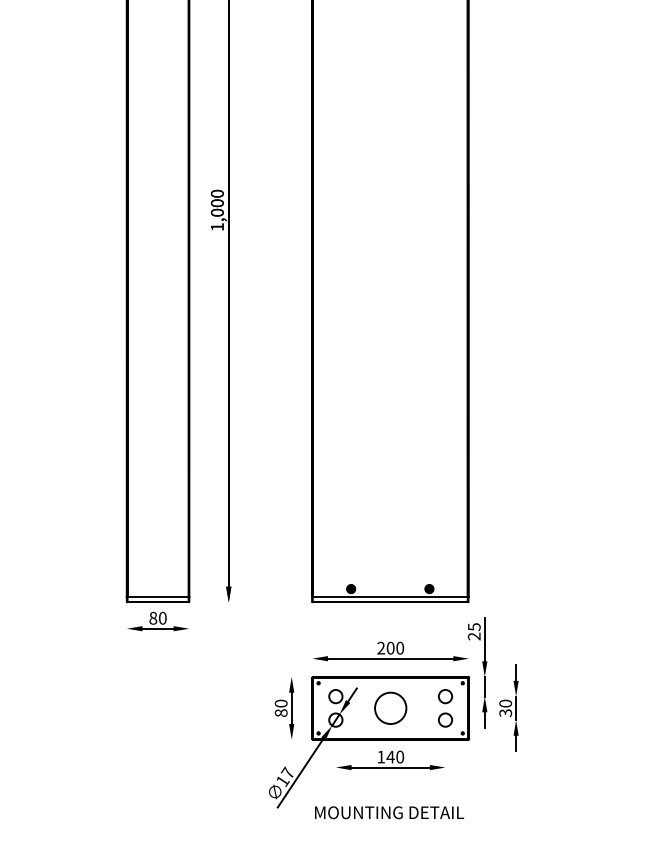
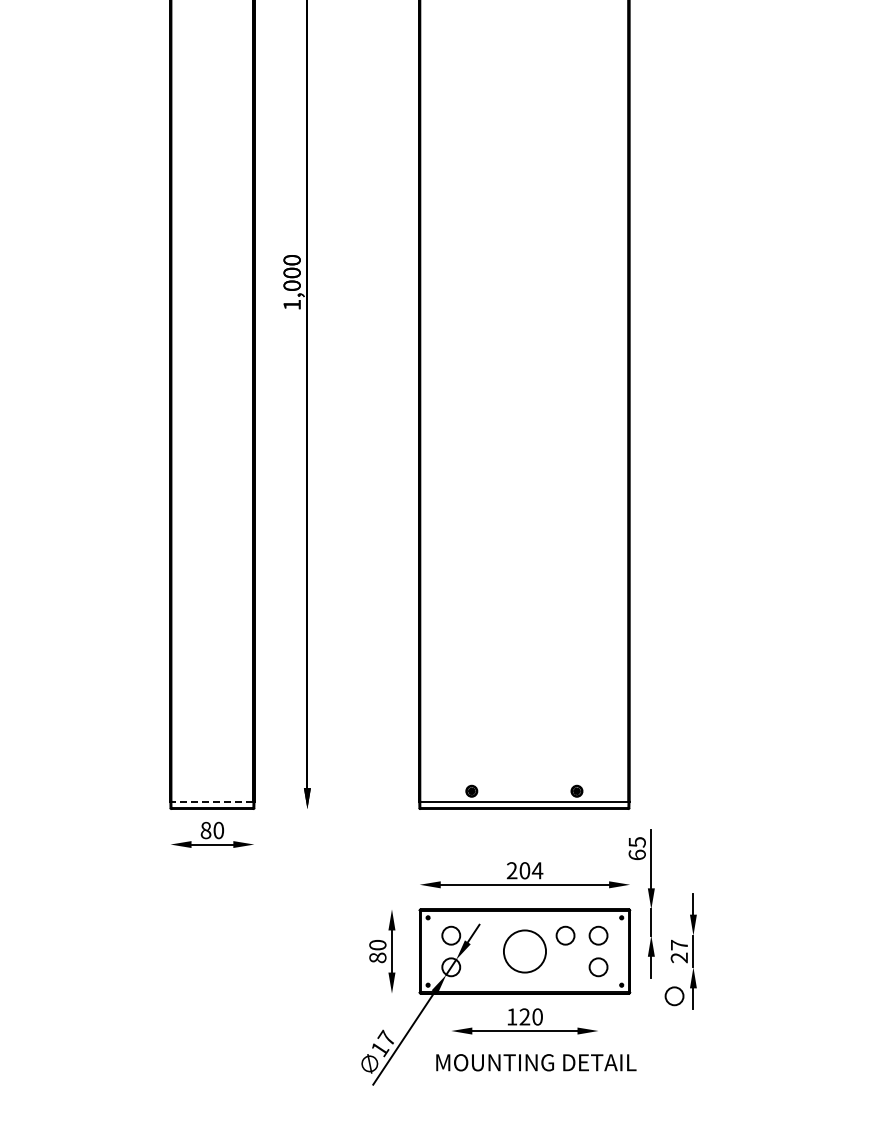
line: (157, 596) -> (211, 801), solid -> dashed
text: (473, 636) -> (636, 854), 25 -> 65
text: (400, 648) -> (537, 870), 200 -> 204
circle: (420, 696) -> (565, 935), added
text: (505, 708) -> (679, 951), 30 -> 27
circle: (502, 741) -> (674, 996), added
text: (390, 756) -> (524, 1016), 140 -> 120
text: (389, 812) -> (536, 1062), moved

